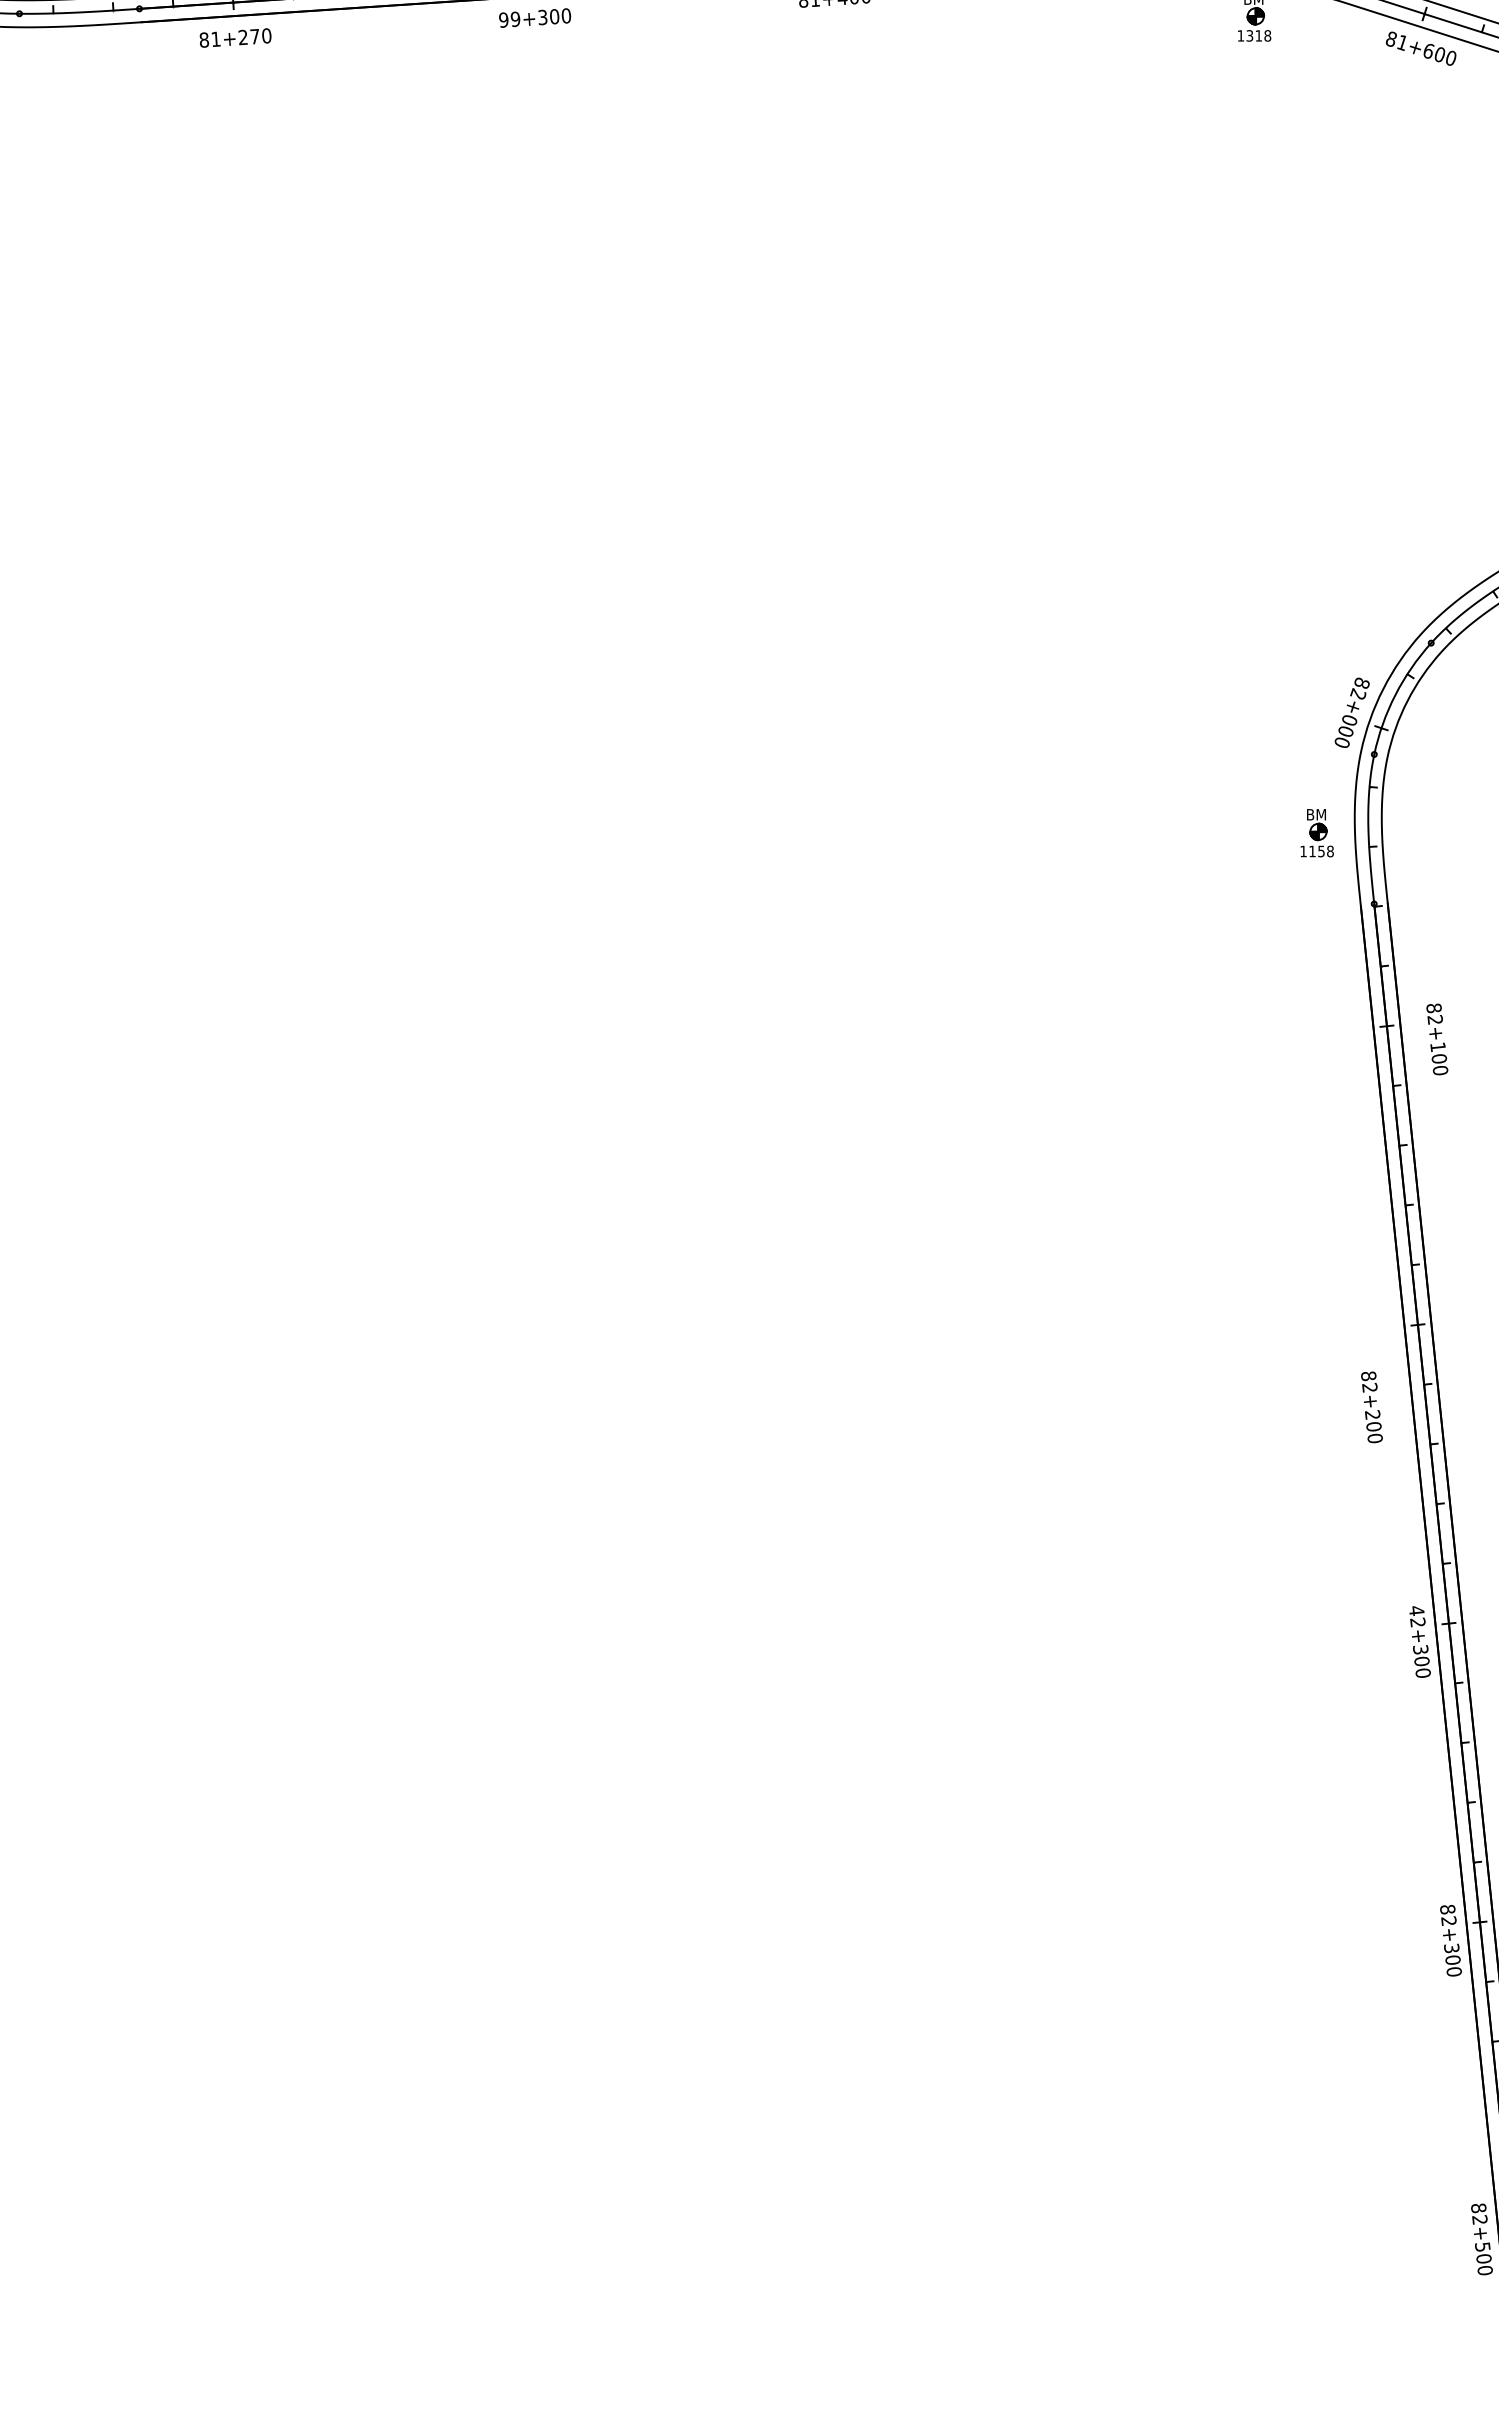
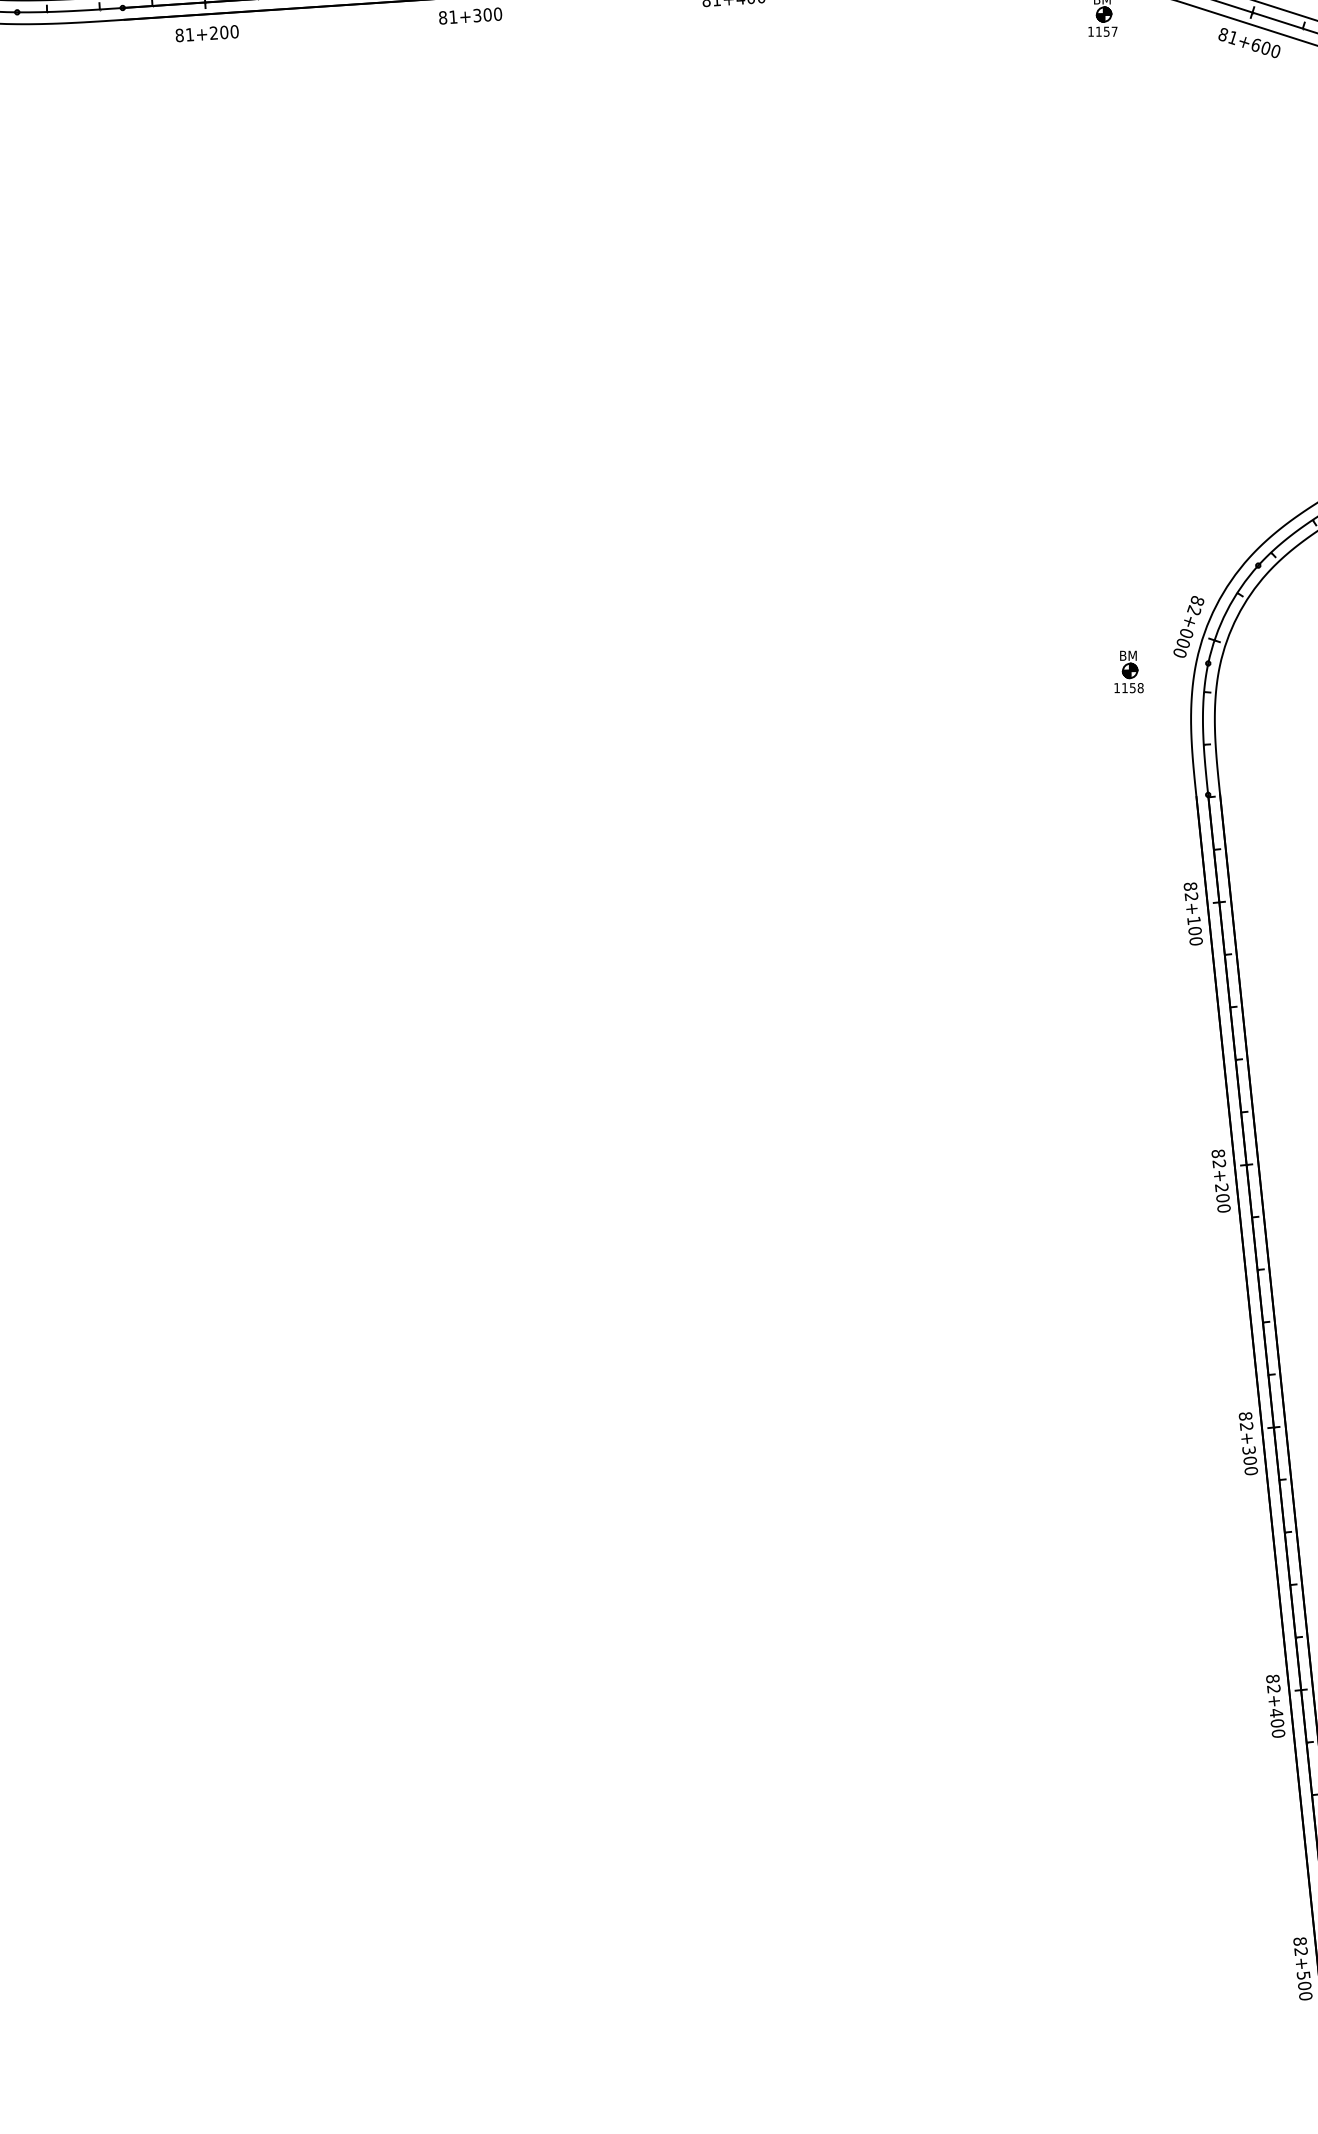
text: (509, 19) -> (448, 17), 99+300 -> 81+300
text: (1258, 35) -> (1106, 31), 1318 -> 1157
text: (254, 36) -> (223, 32), 81+270 -> 81+200
part: (1316, 833) -> (1128, 672), moved
text: (1437, 1039) -> (1193, 914), moved
text: (1371, 1407) -> (1220, 1181), moved
text: (1416, 1610) -> (1245, 1416), 42+300 -> 82+300
text: (1451, 1948) -> (1276, 1713), 82+300 -> 82+400

